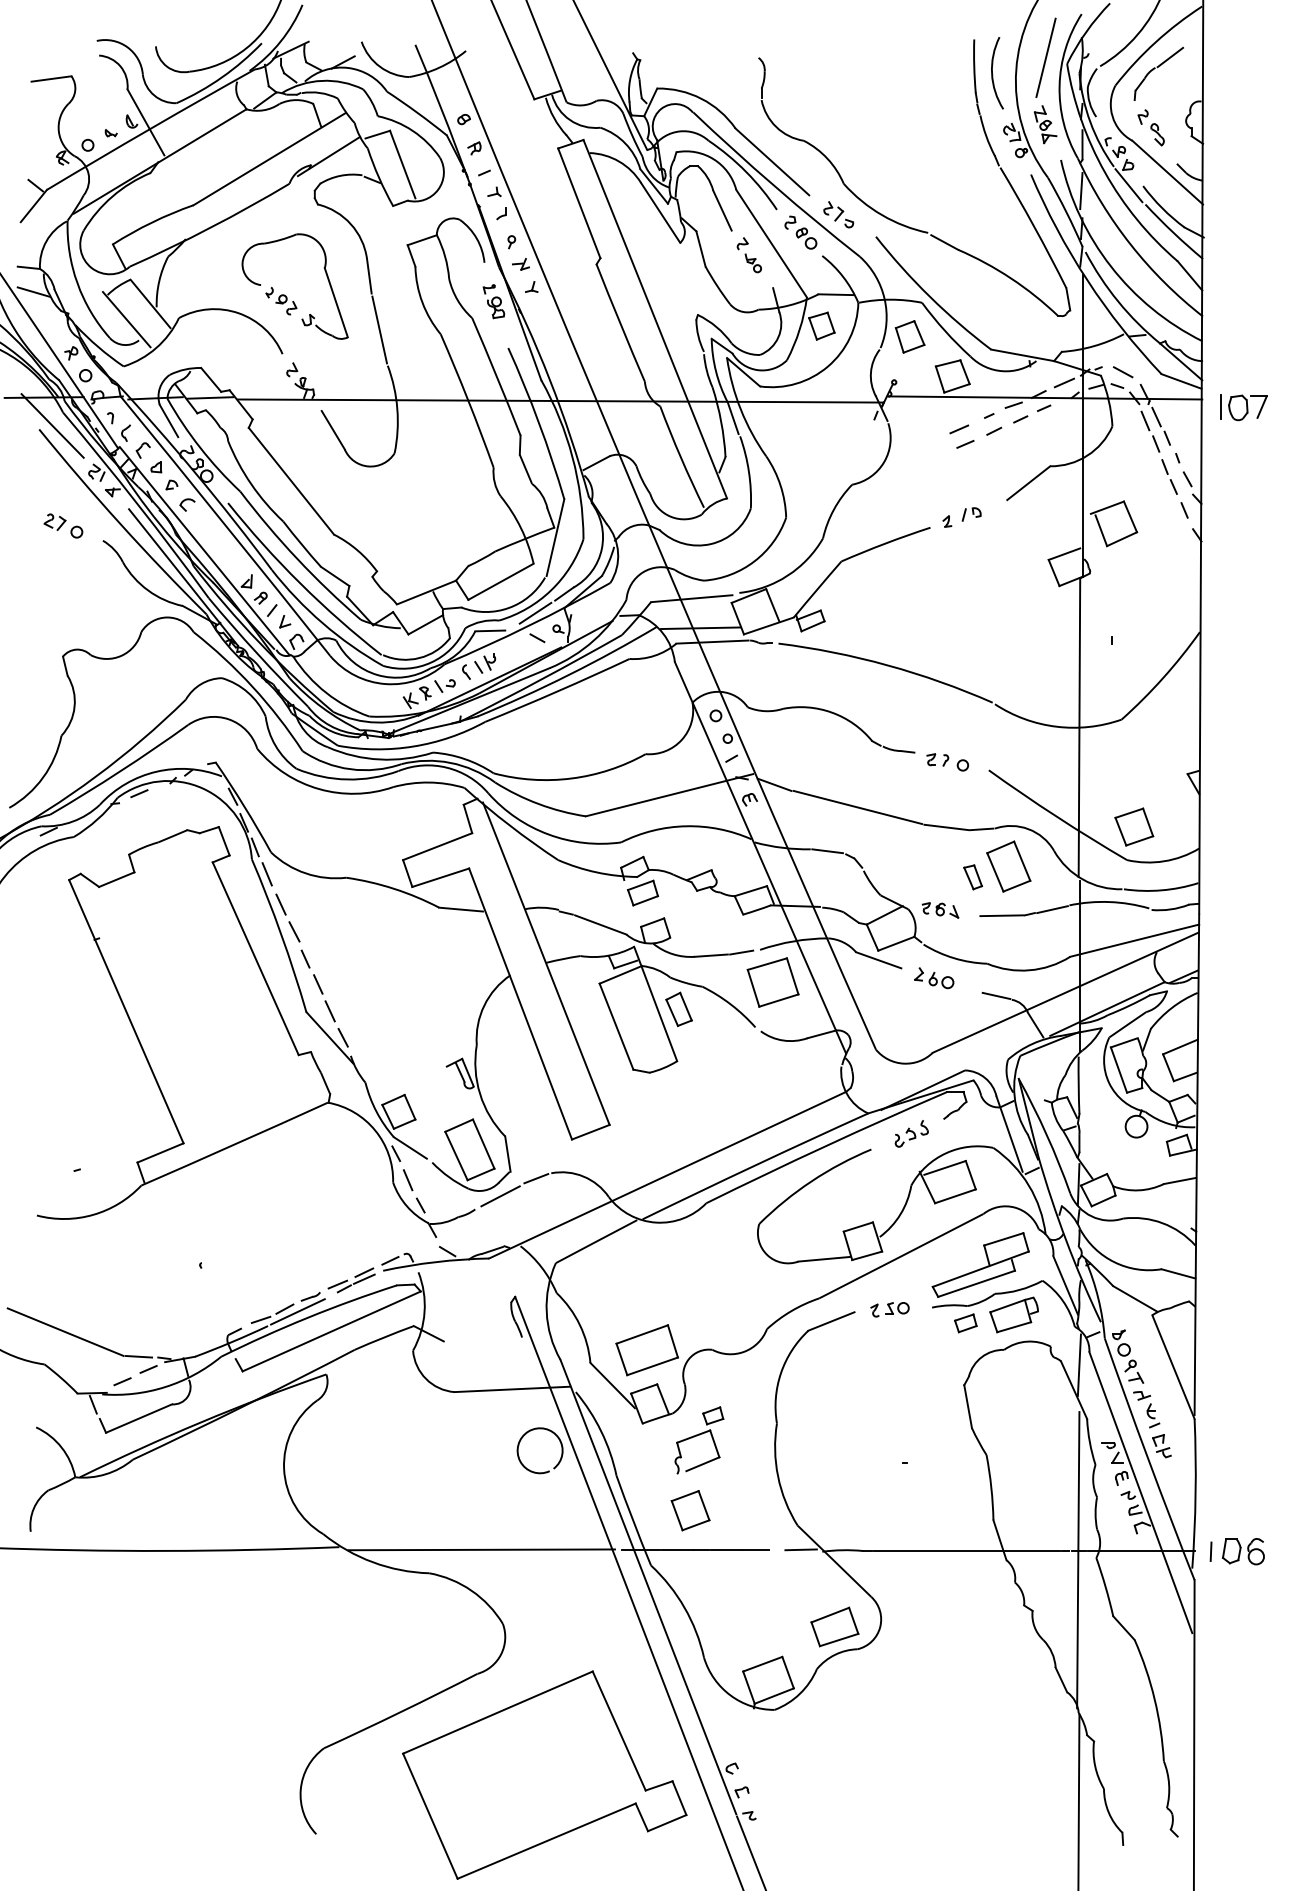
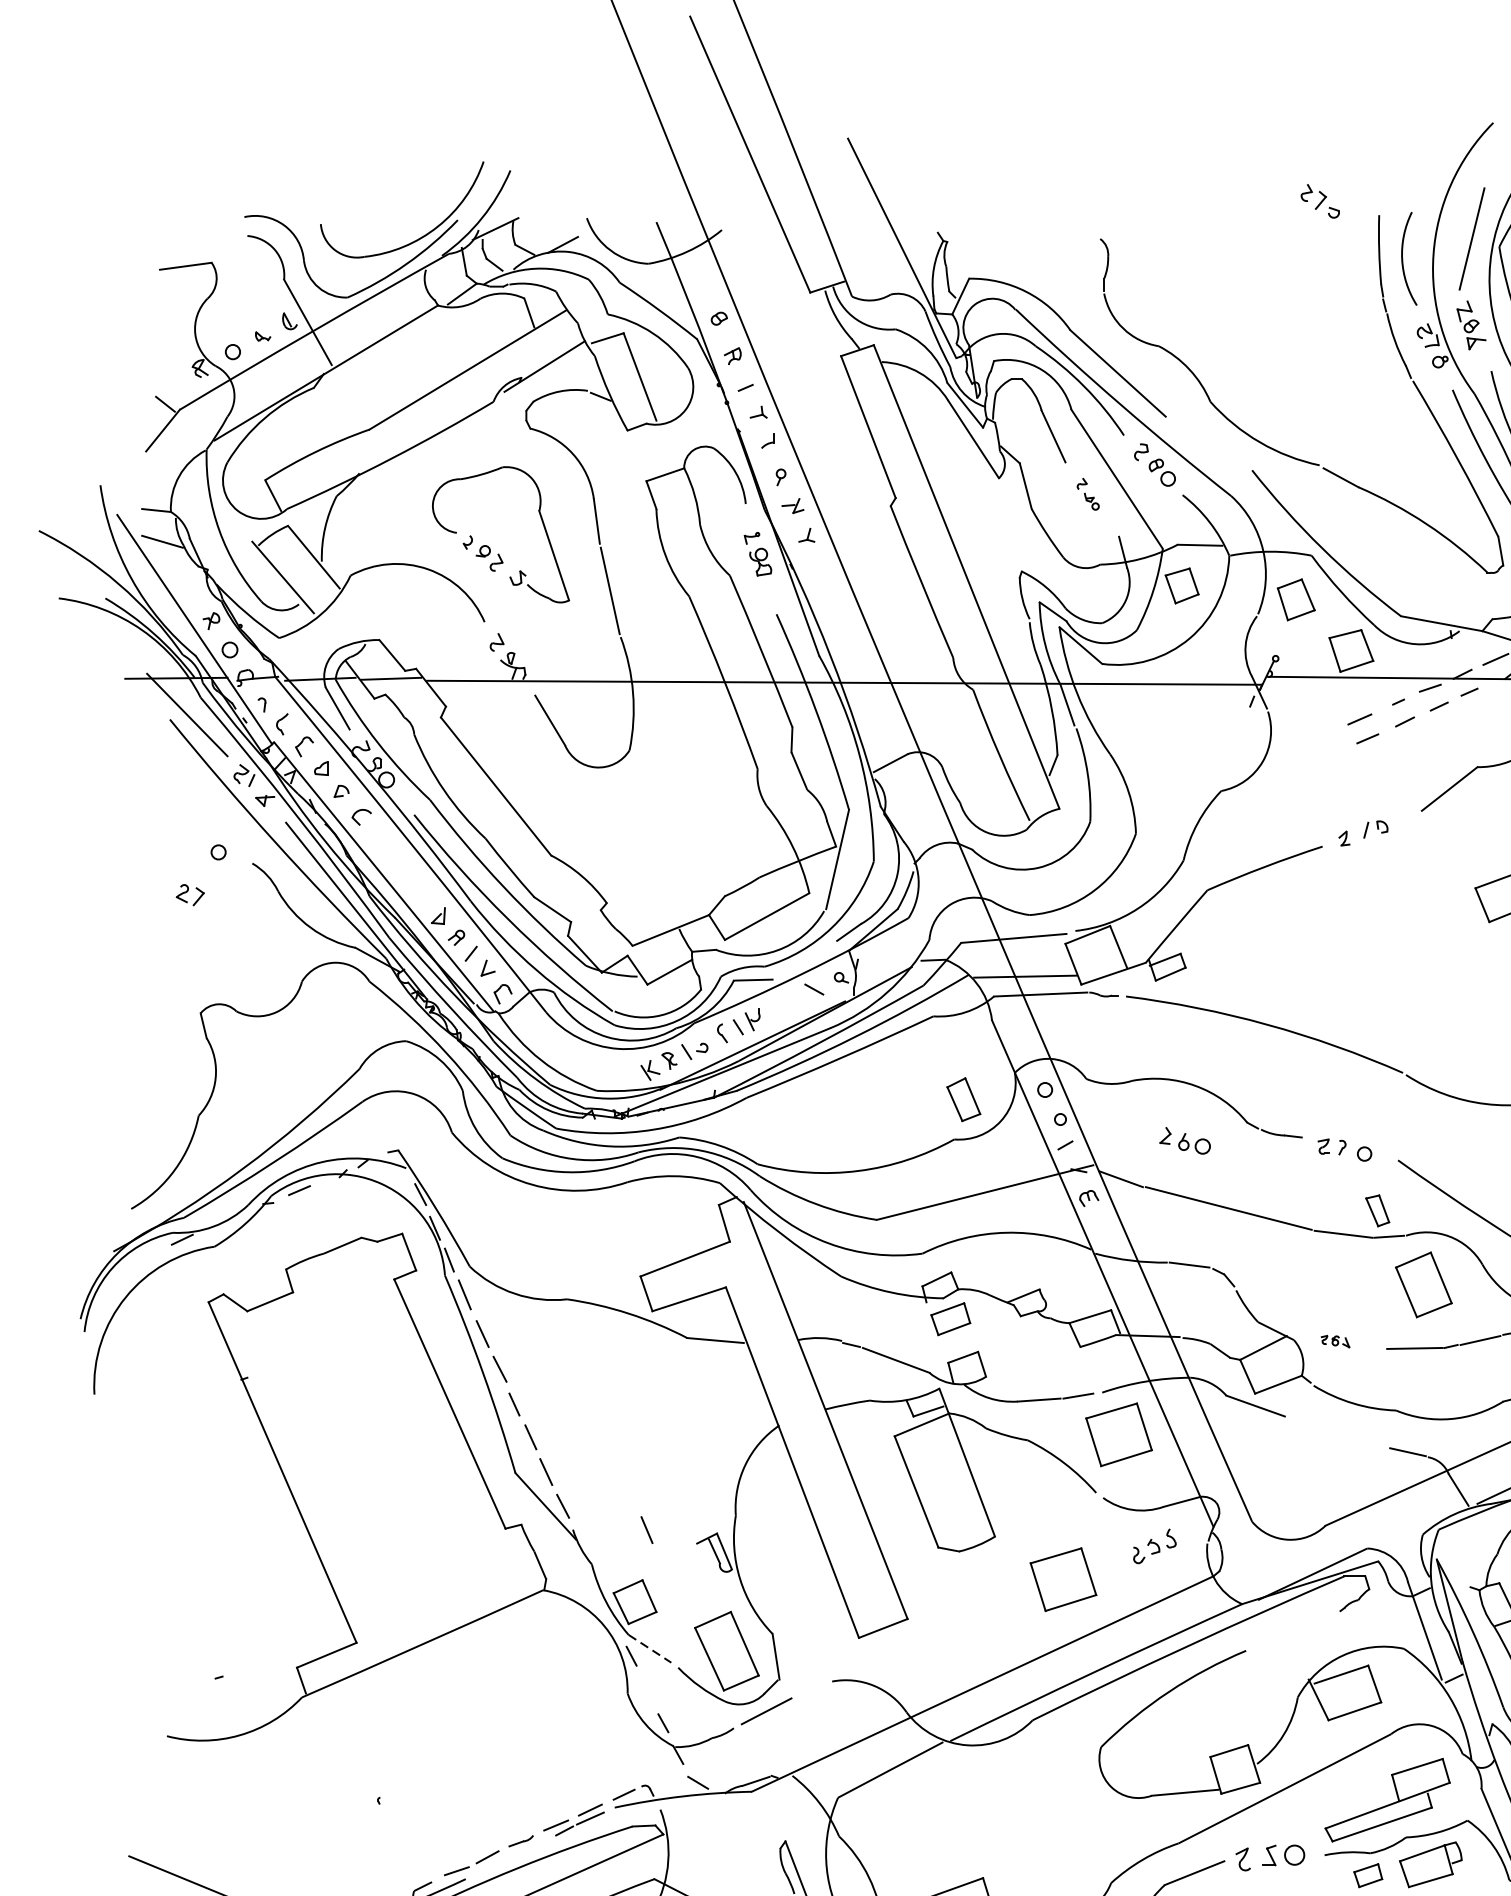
part: (838, 214) -> (1320, 200), moved
part: (748, 255) -> (1087, 494), size x0.7
part: (54, 521) -> (189, 894), moved
line: (535, 612) -> (811, 956), removed
part: (972, 877) -> (1376, 1211), moved
part: (940, 910) -> (1335, 1341), size x0.6
part: (934, 978) -> (1185, 1141), moved
part: (678, 1008) -> (963, 1098), moved
part: (729, 1094) -> (1062, 1579), added
part: (911, 1133) -> (1154, 1546), moved
line: (410, 1147) -> (650, 1648), solid -> dashed
line: (536, 1178) -> (813, 1688), removed
line: (408, 1180) -> (647, 1530), moved
part: (889, 1309) -> (1269, 1857), size x1.4
line: (297, 1311) -> (503, 1860), removed

